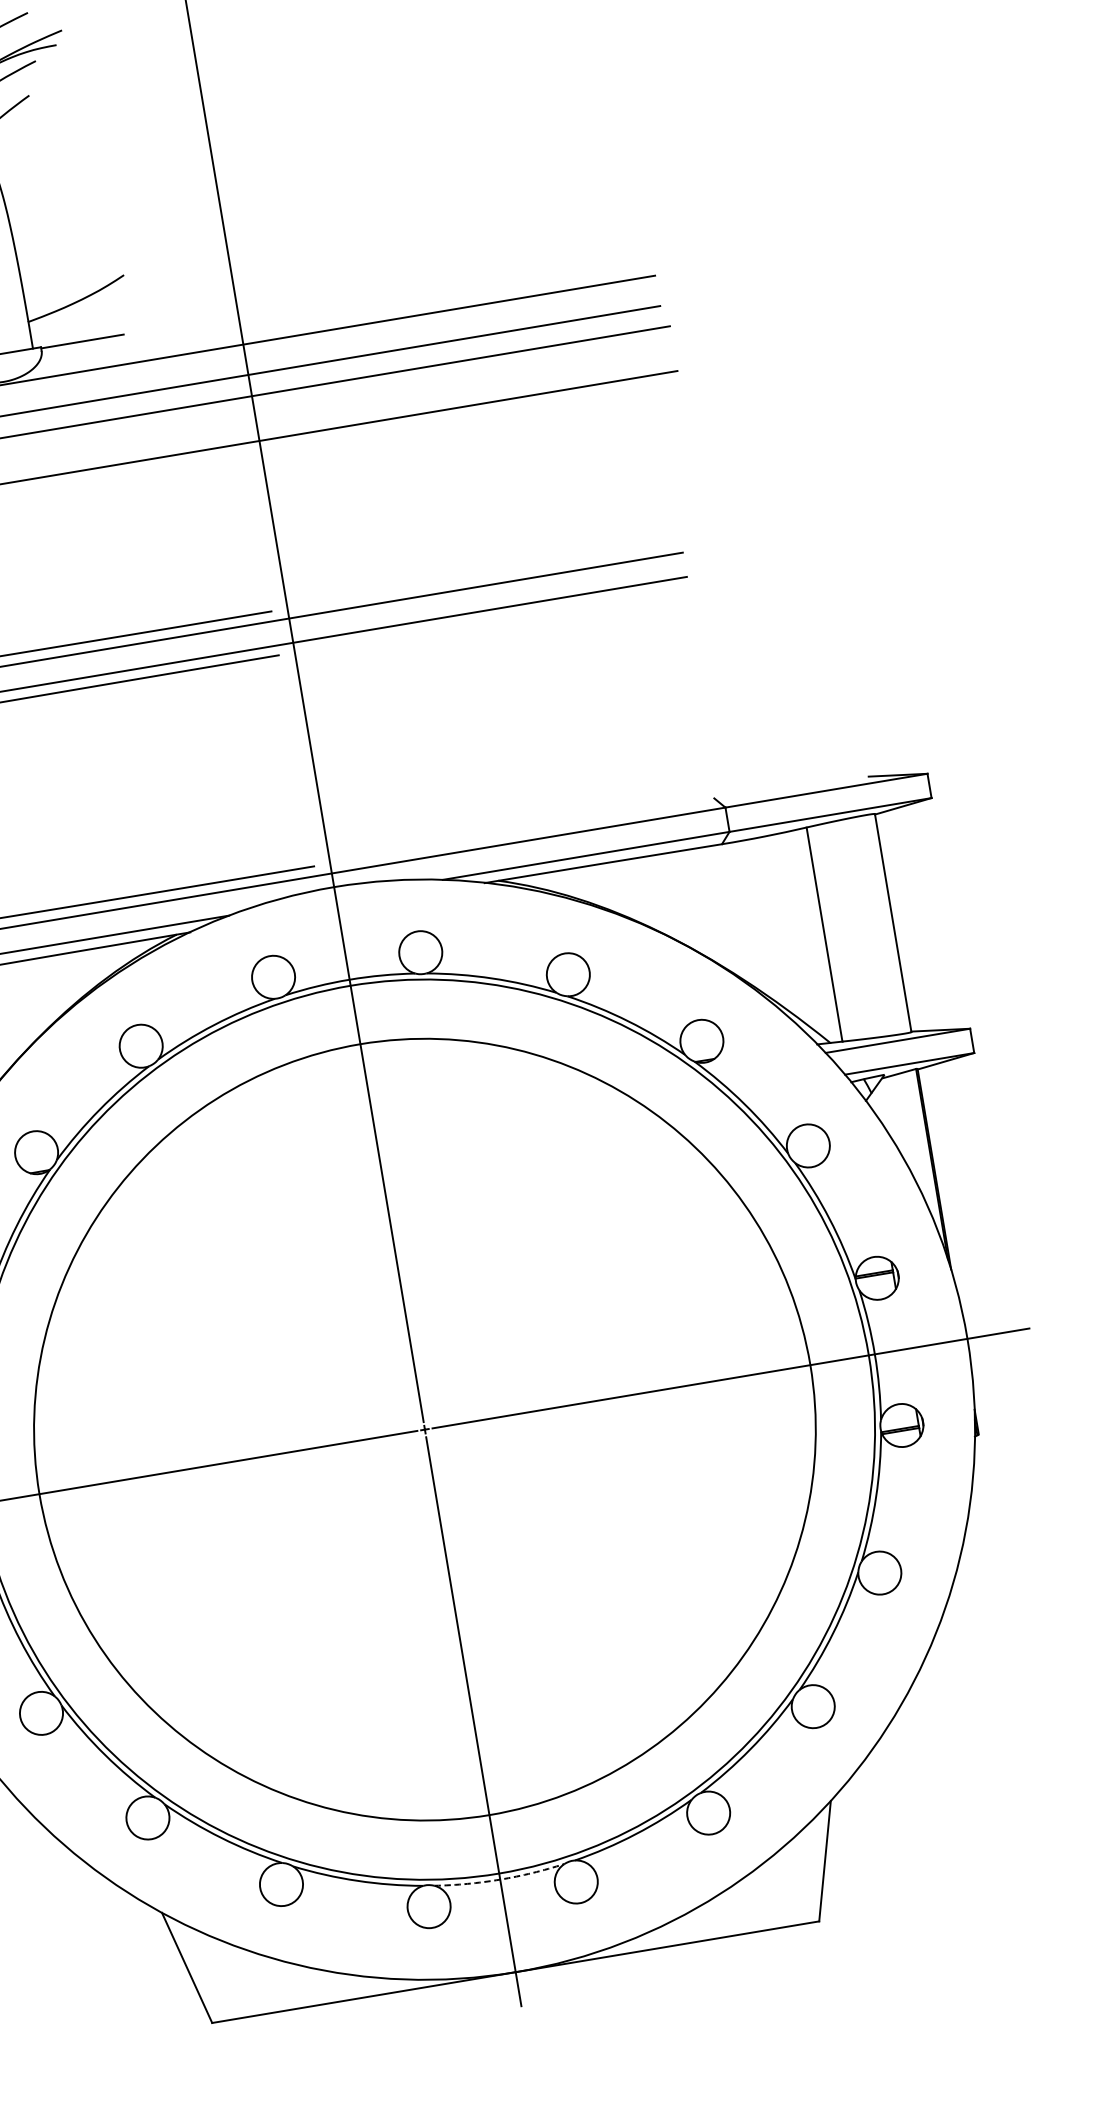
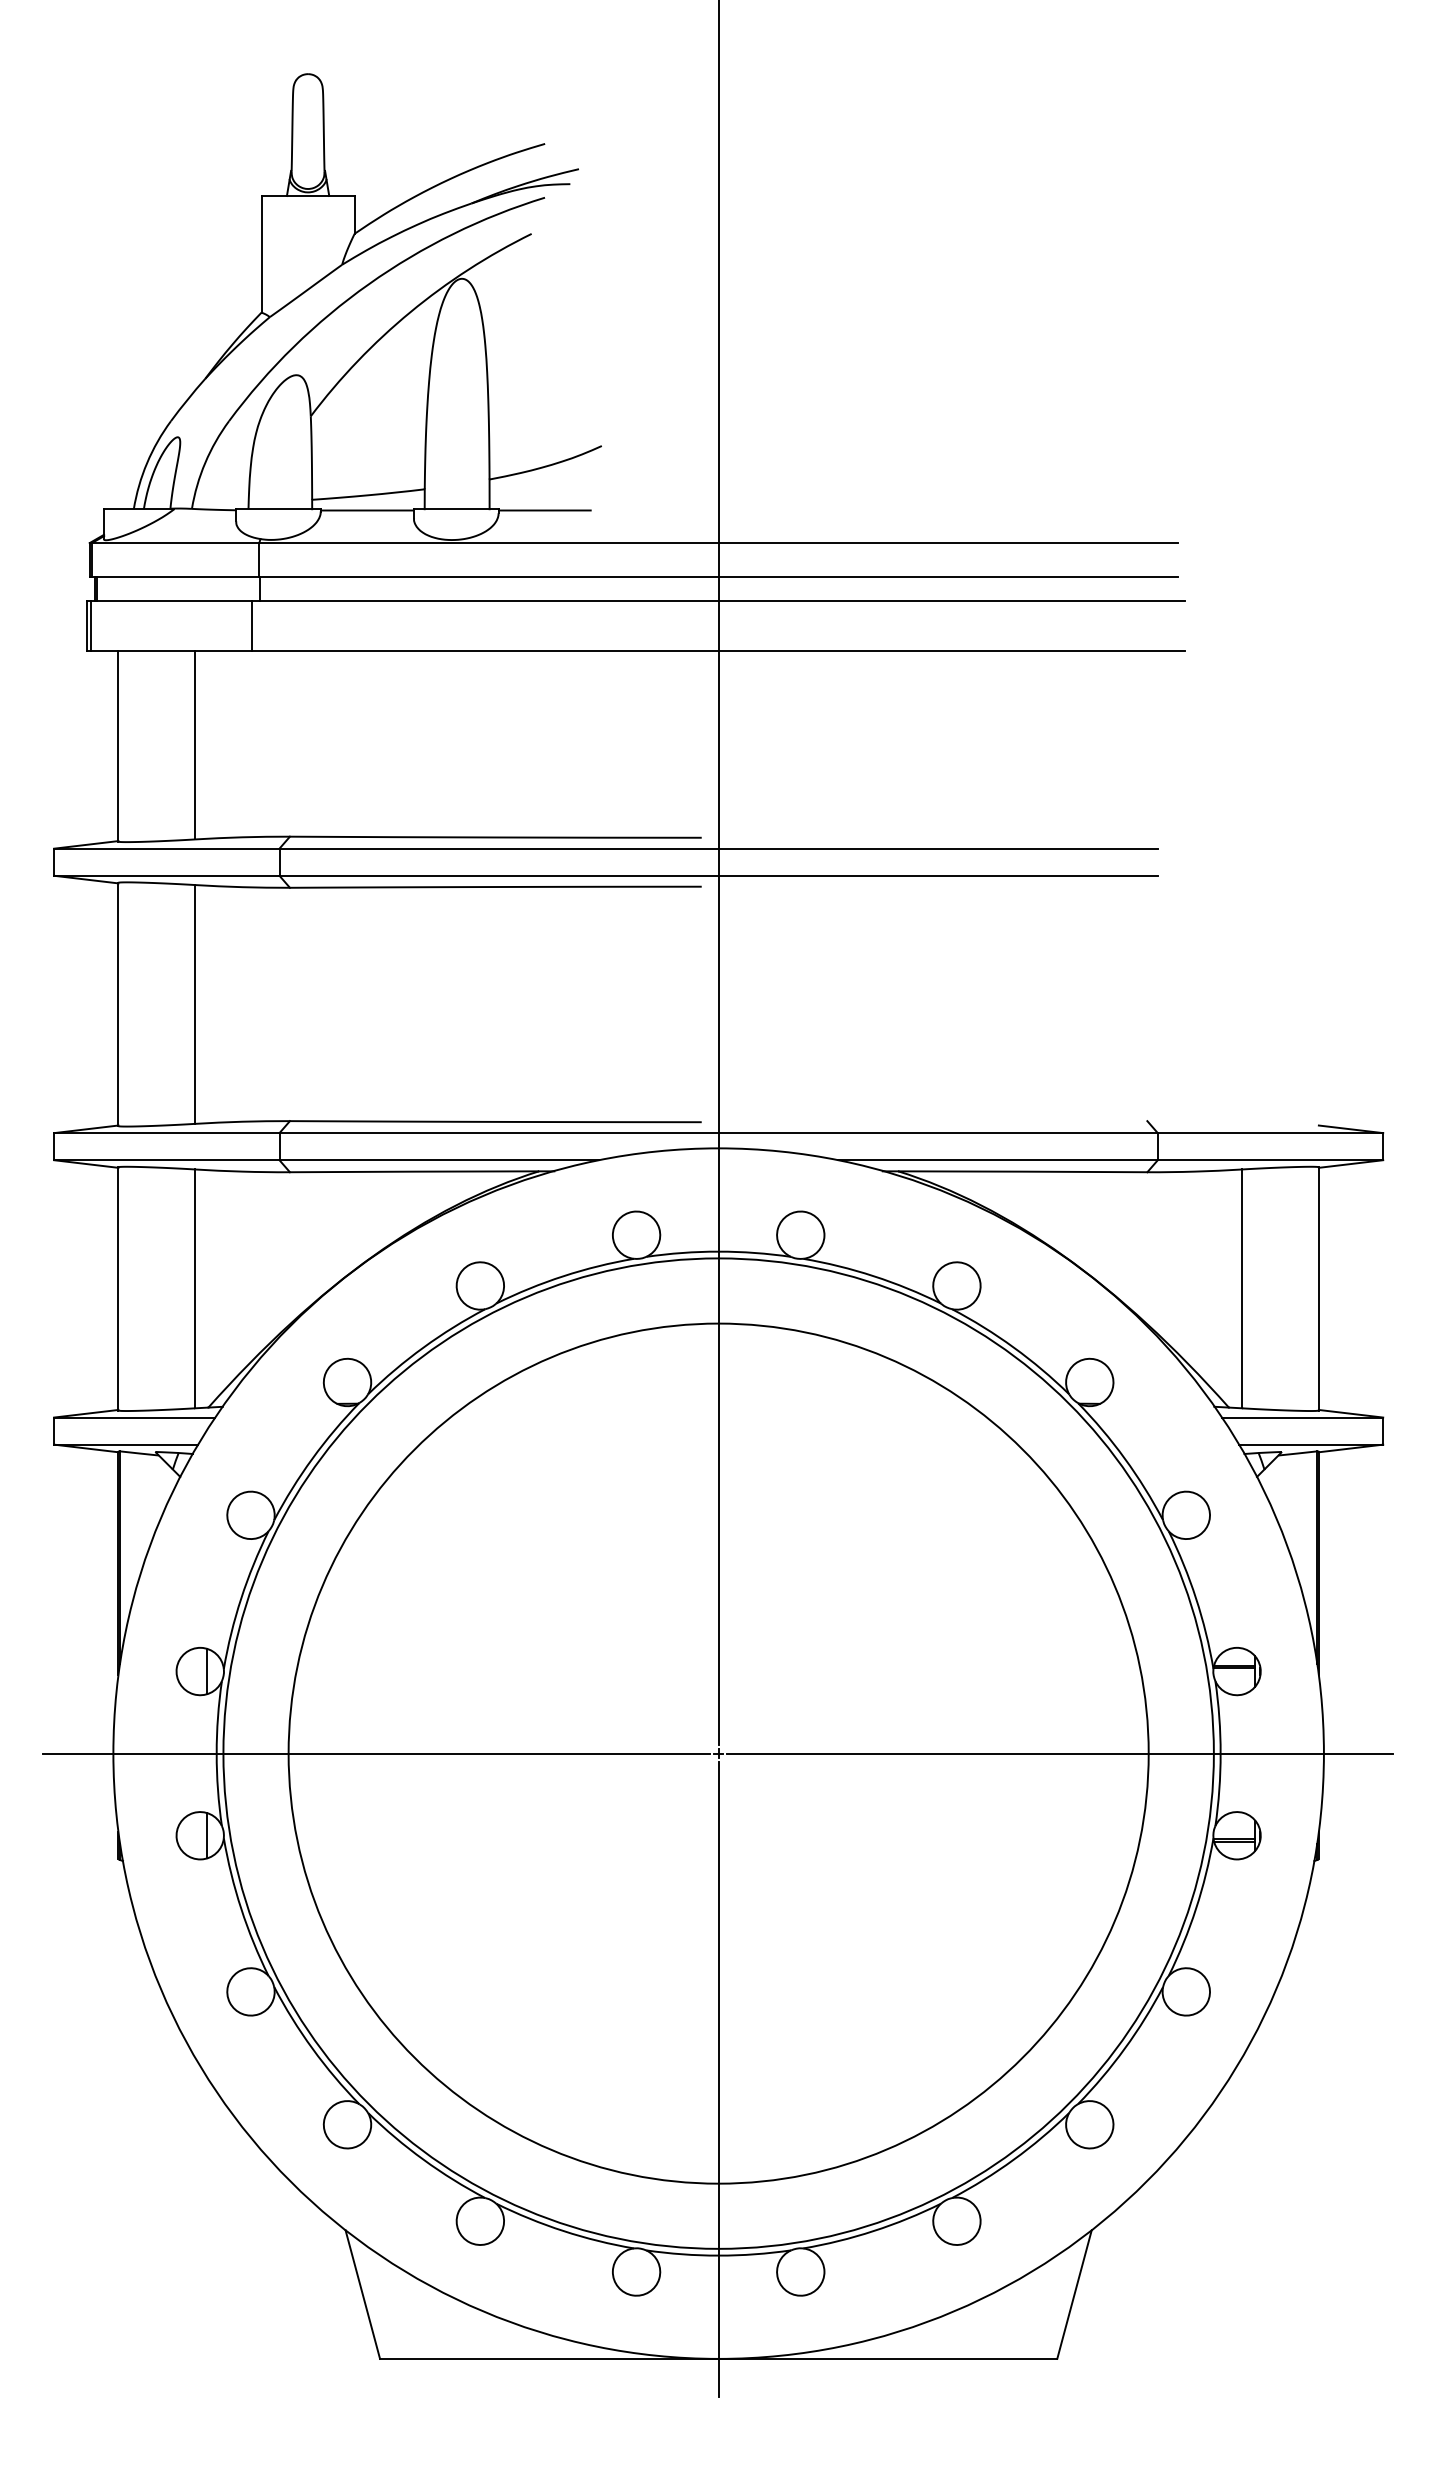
arc: (500, 1879) -> (718, 2255), dashed -> solid

